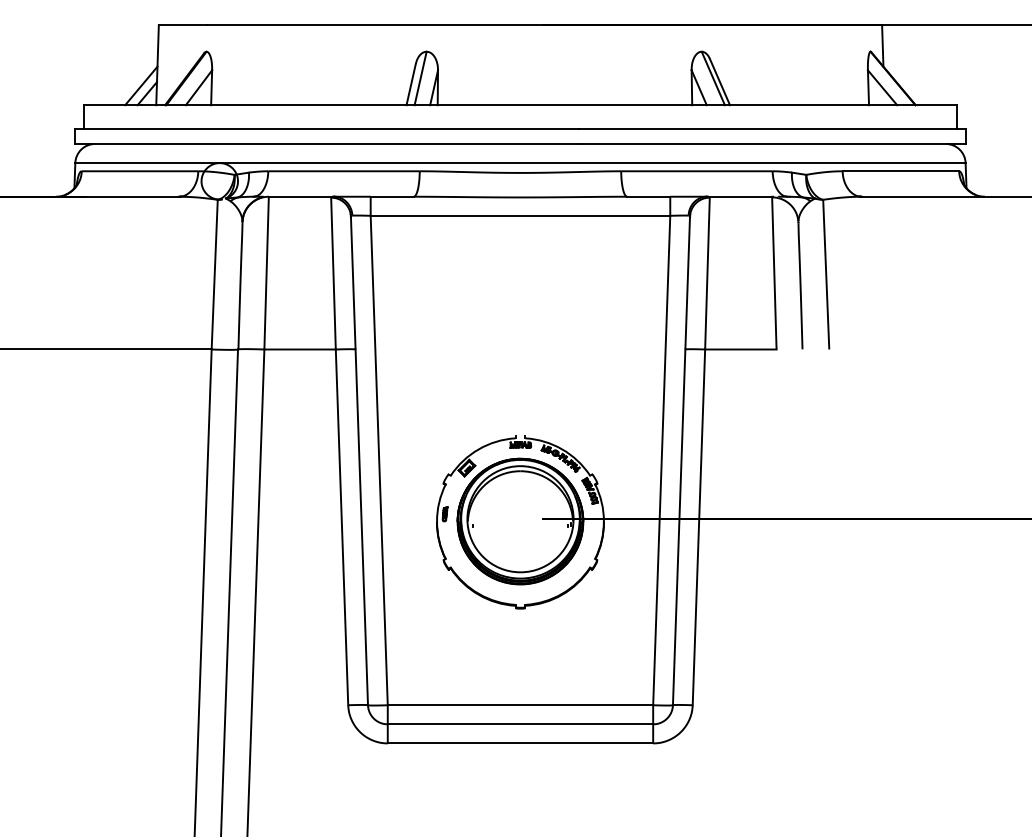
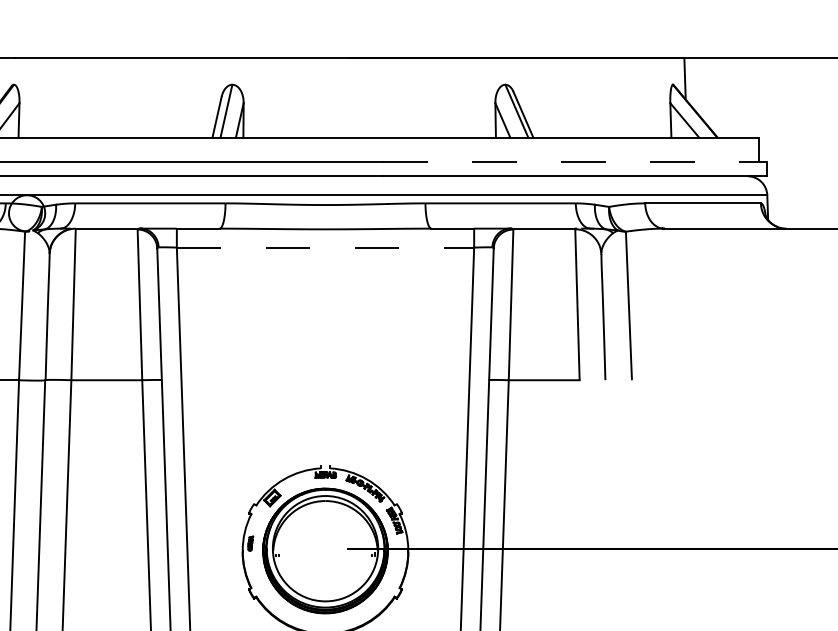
line: (772, 129) -> (575, 161), solid -> dashed
line: (520, 215) -> (325, 247), solid -> dashed

